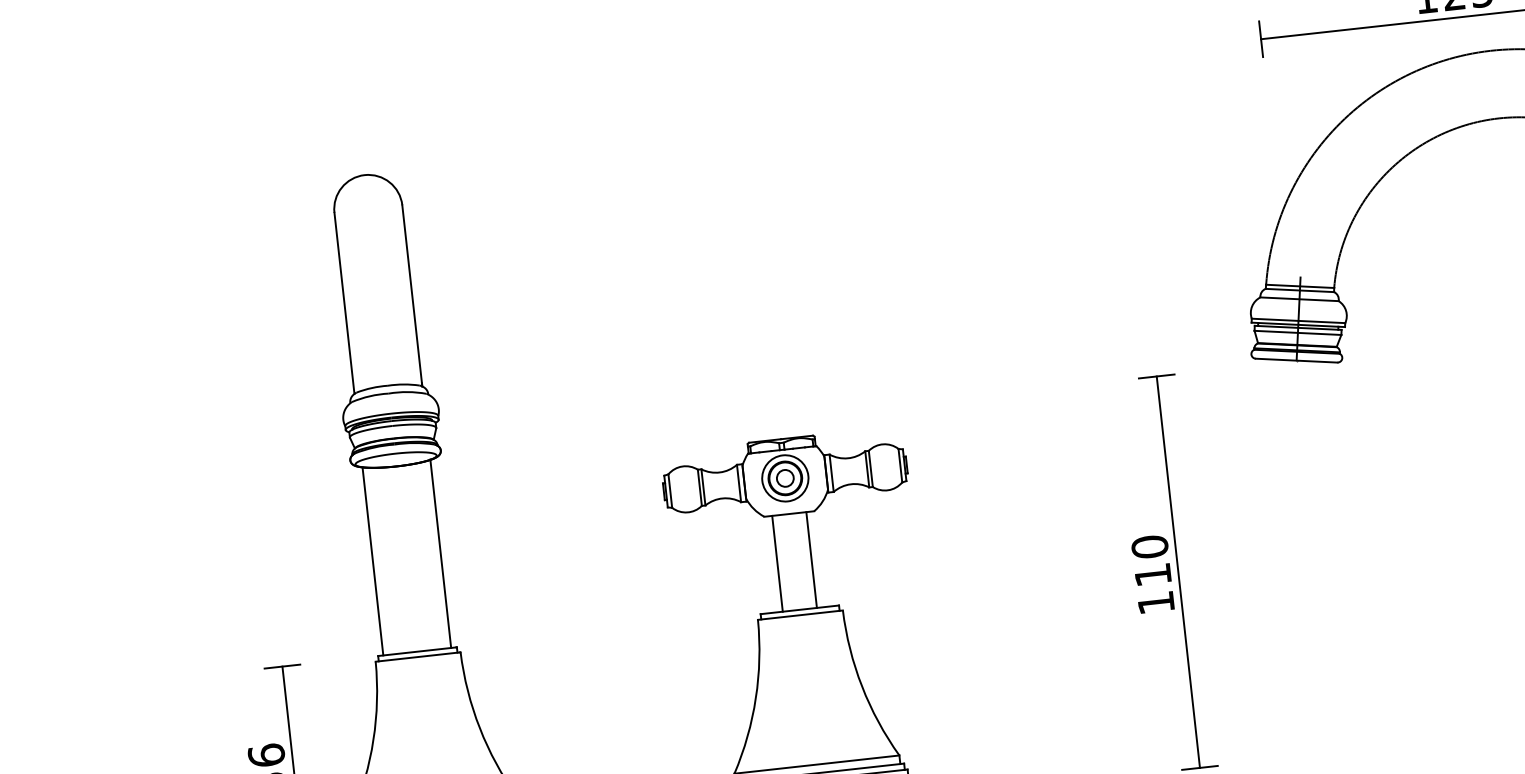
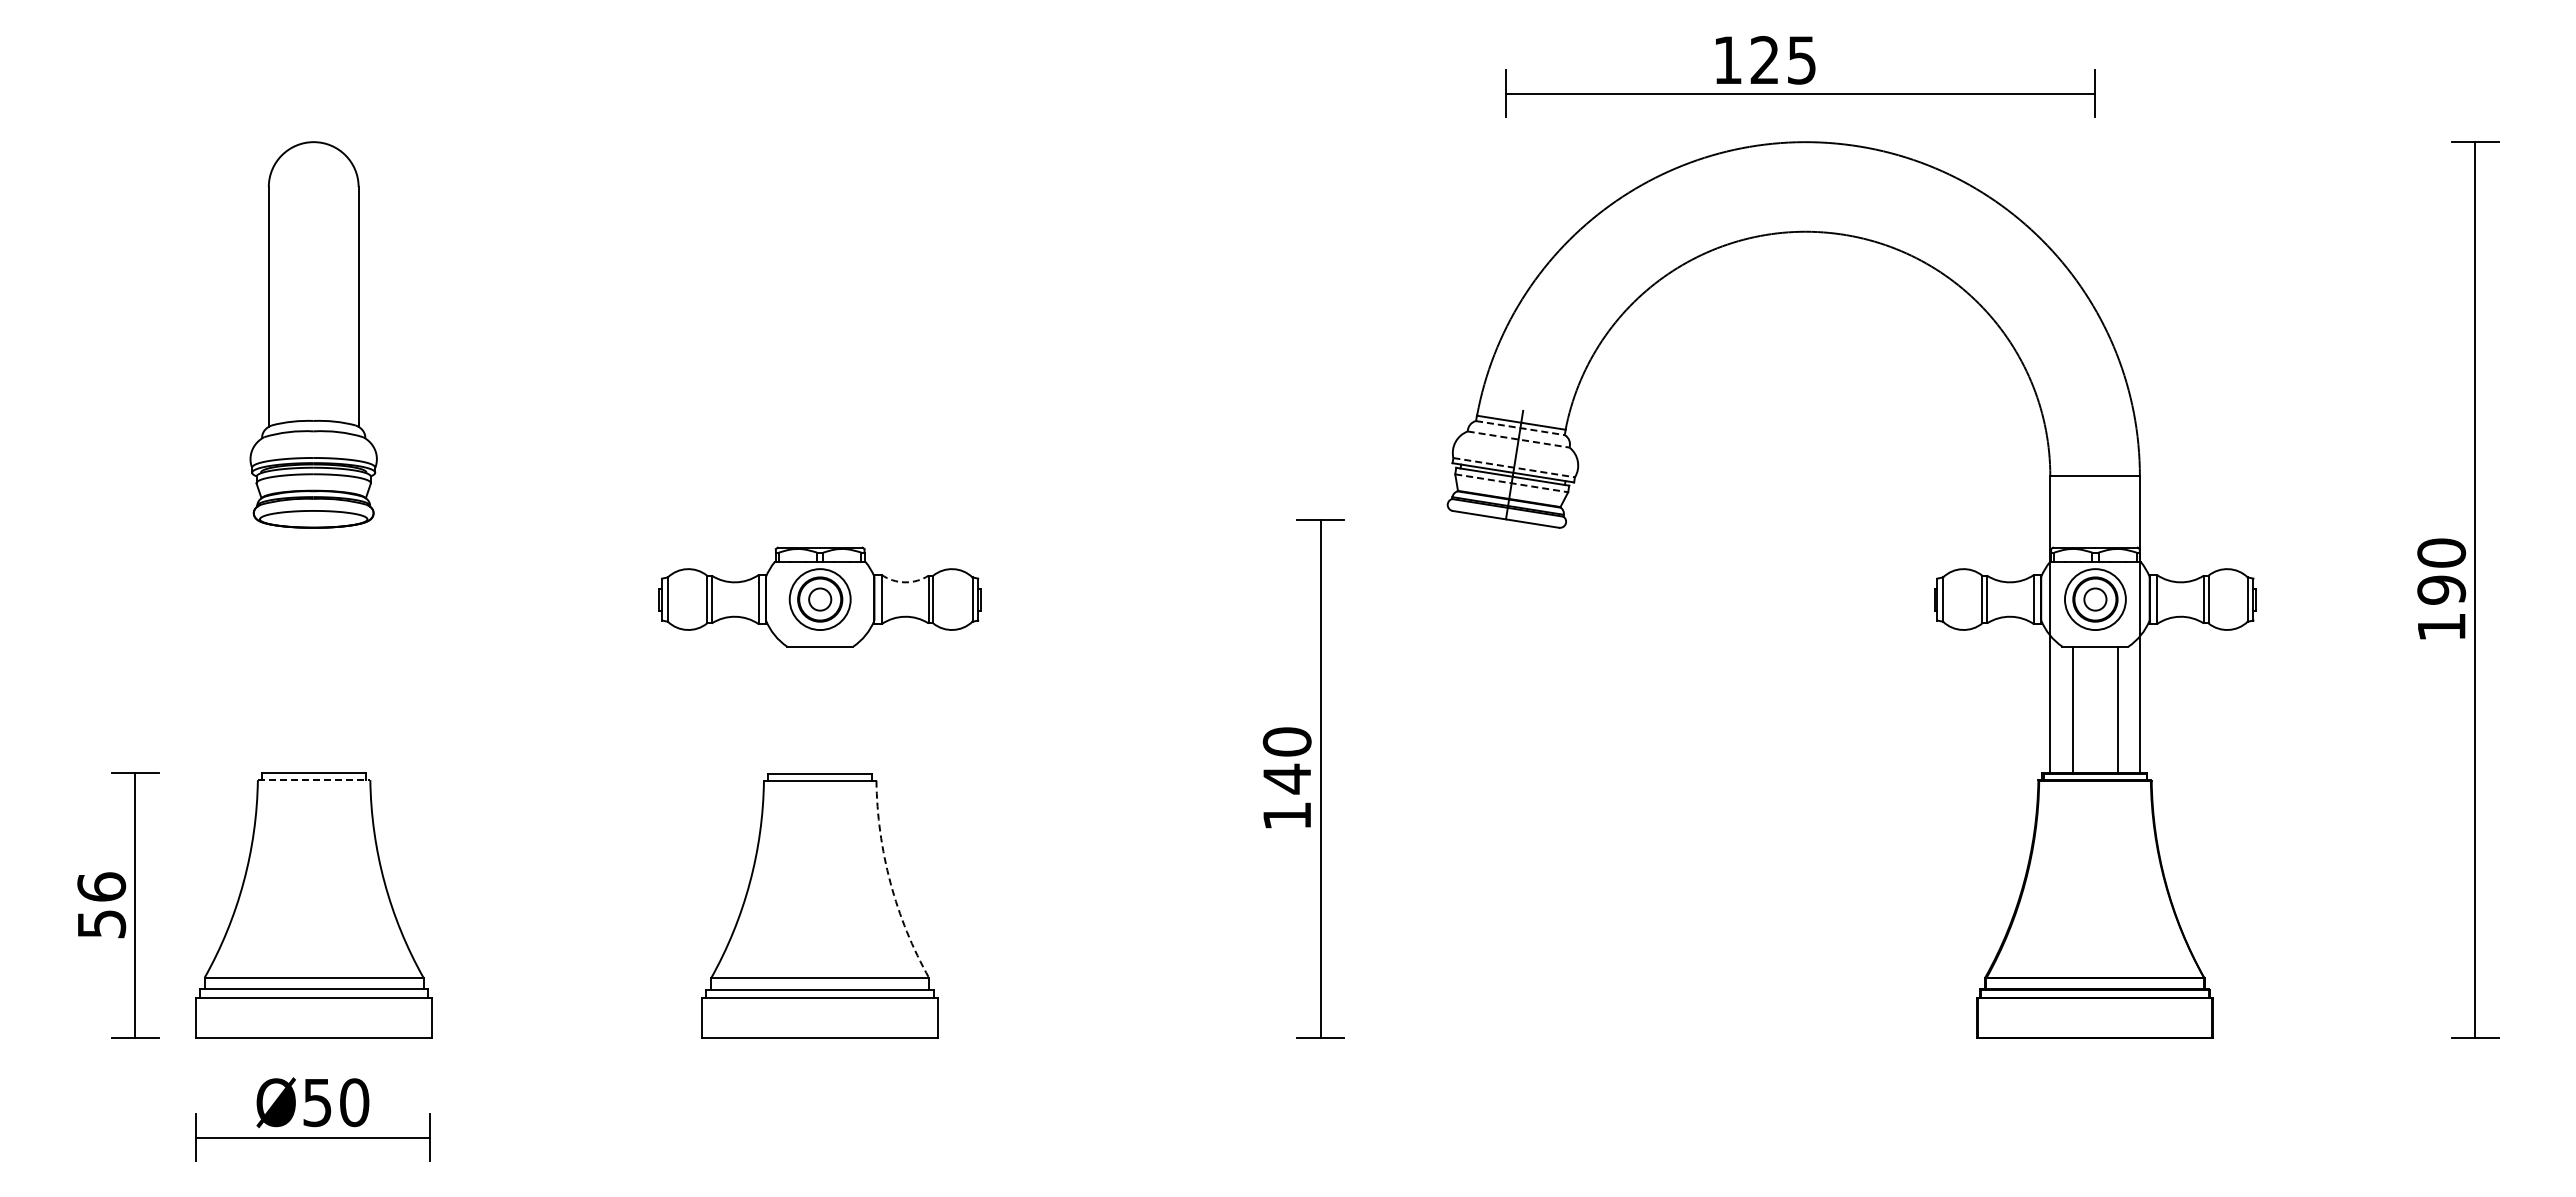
line: (1300, 290) -> (1520, 428), solid -> dashed
line: (1299, 299) -> (1518, 439), solid -> dashed
line: (1298, 320) -> (1514, 467), solid -> dashed
line: (1298, 333) -> (1512, 483), solid -> dashed
arc: (847, 458) -> (904, 582), solid -> dashed
line: (440, 553) -> (358, 648), removed
line: (811, 559) -> (842, 709), removed
line: (372, 561) -> (268, 648), removed
line: (777, 563) -> (797, 709), removed
text: (1152, 574) -> (1286, 778), 110 -> 140
line: (417, 657) -> (313, 780), solid -> dashed
arc: (862, 686) -> (890, 882), solid -> dashed

